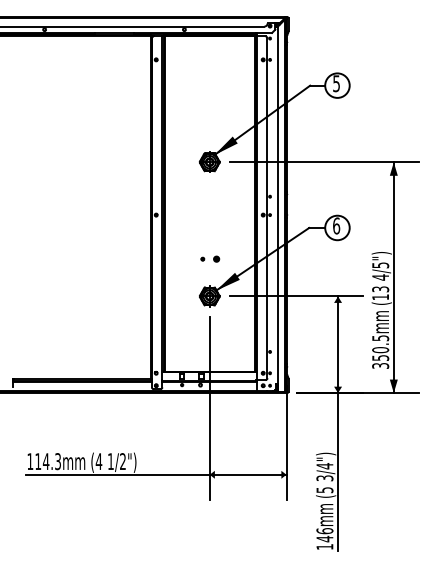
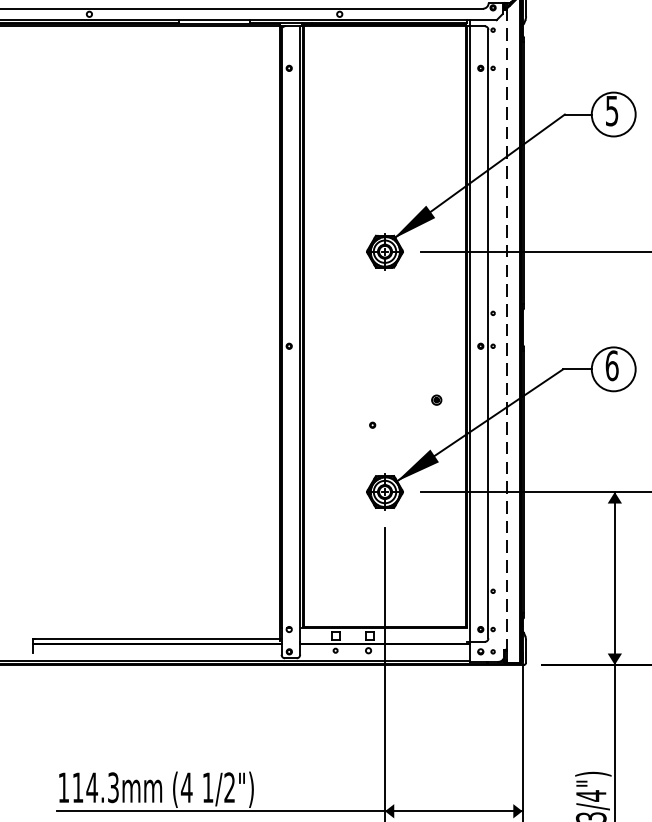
line: (277, 209) -> (506, 336), solid -> dashed
part: (216, 258) -> (436, 398), moved

